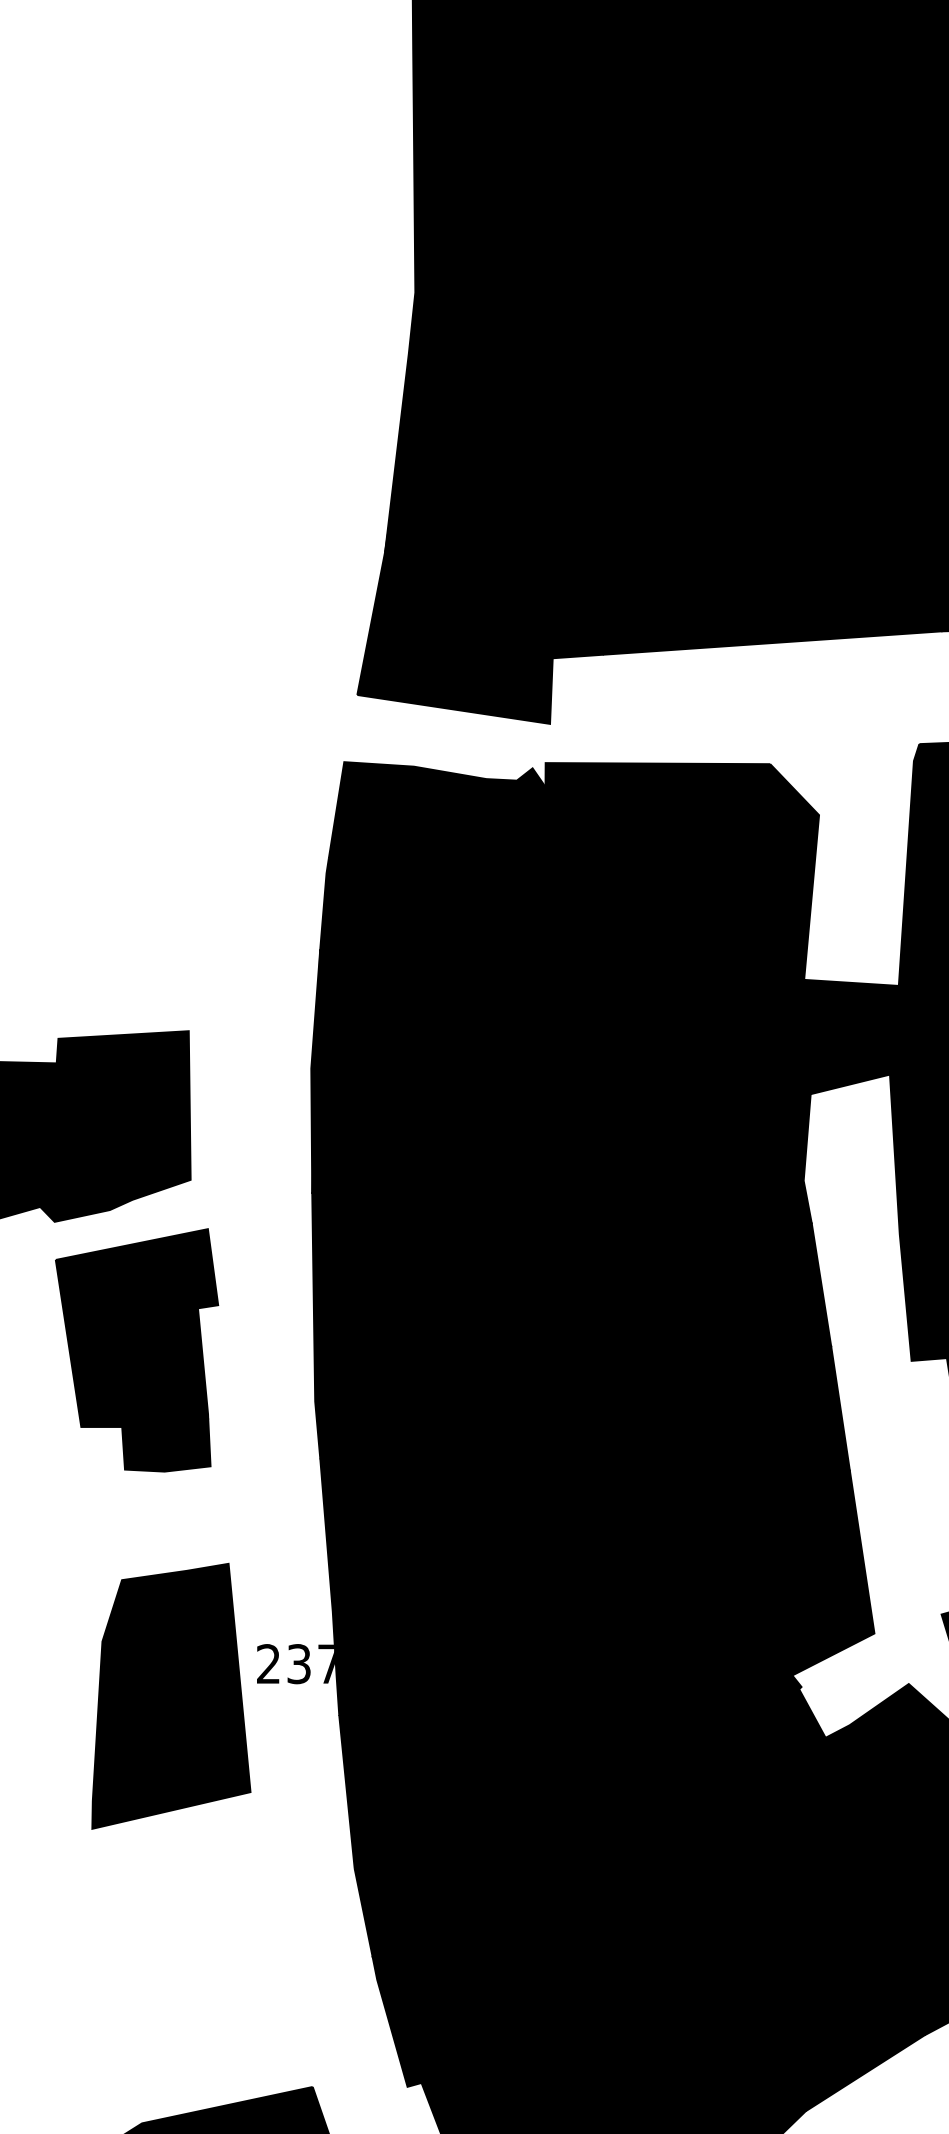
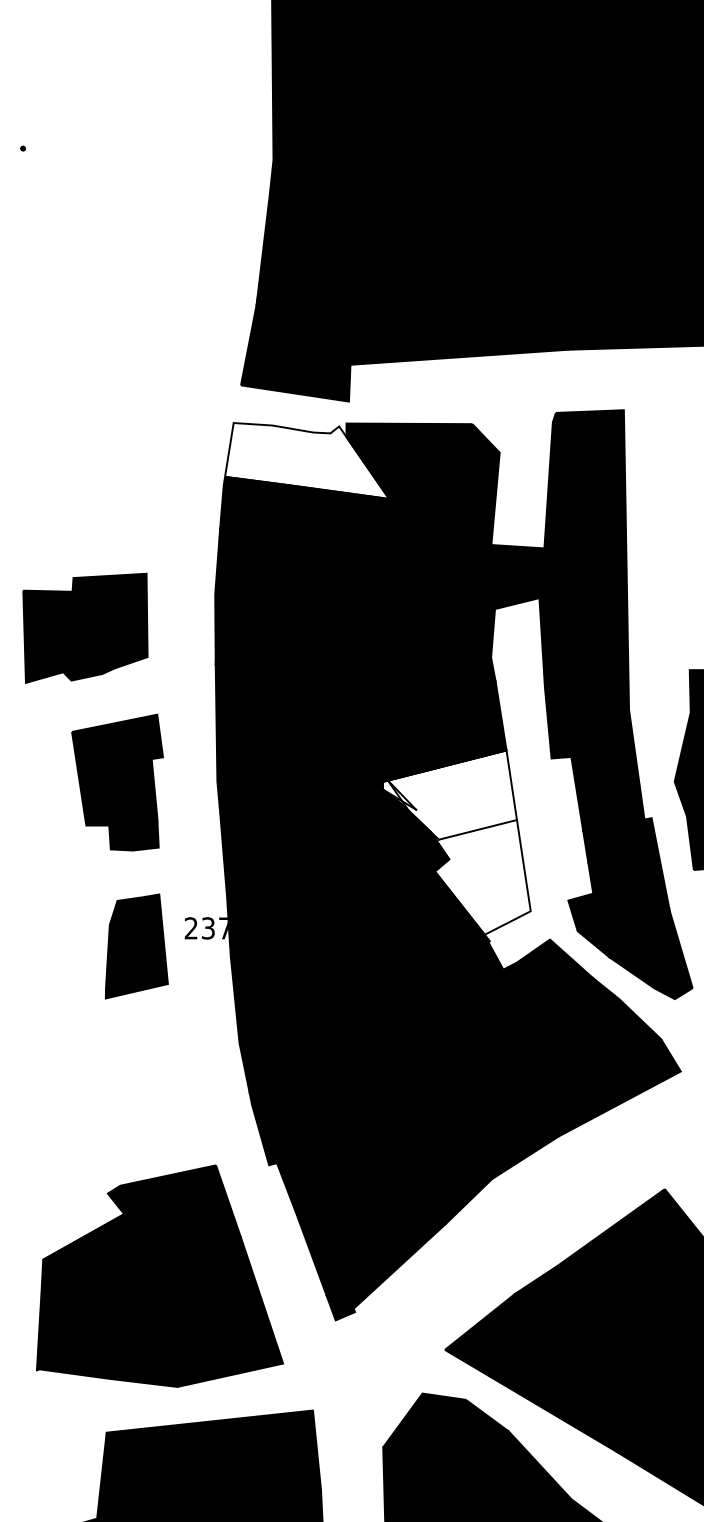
fill: (476, 829) -> (307, 460), removed
part: (136, 1350) -> (117, 782), moved
fill: (741, 1510) -> (456, 842), removed
part: (170, 1696) -> (136, 946), size x0.7

